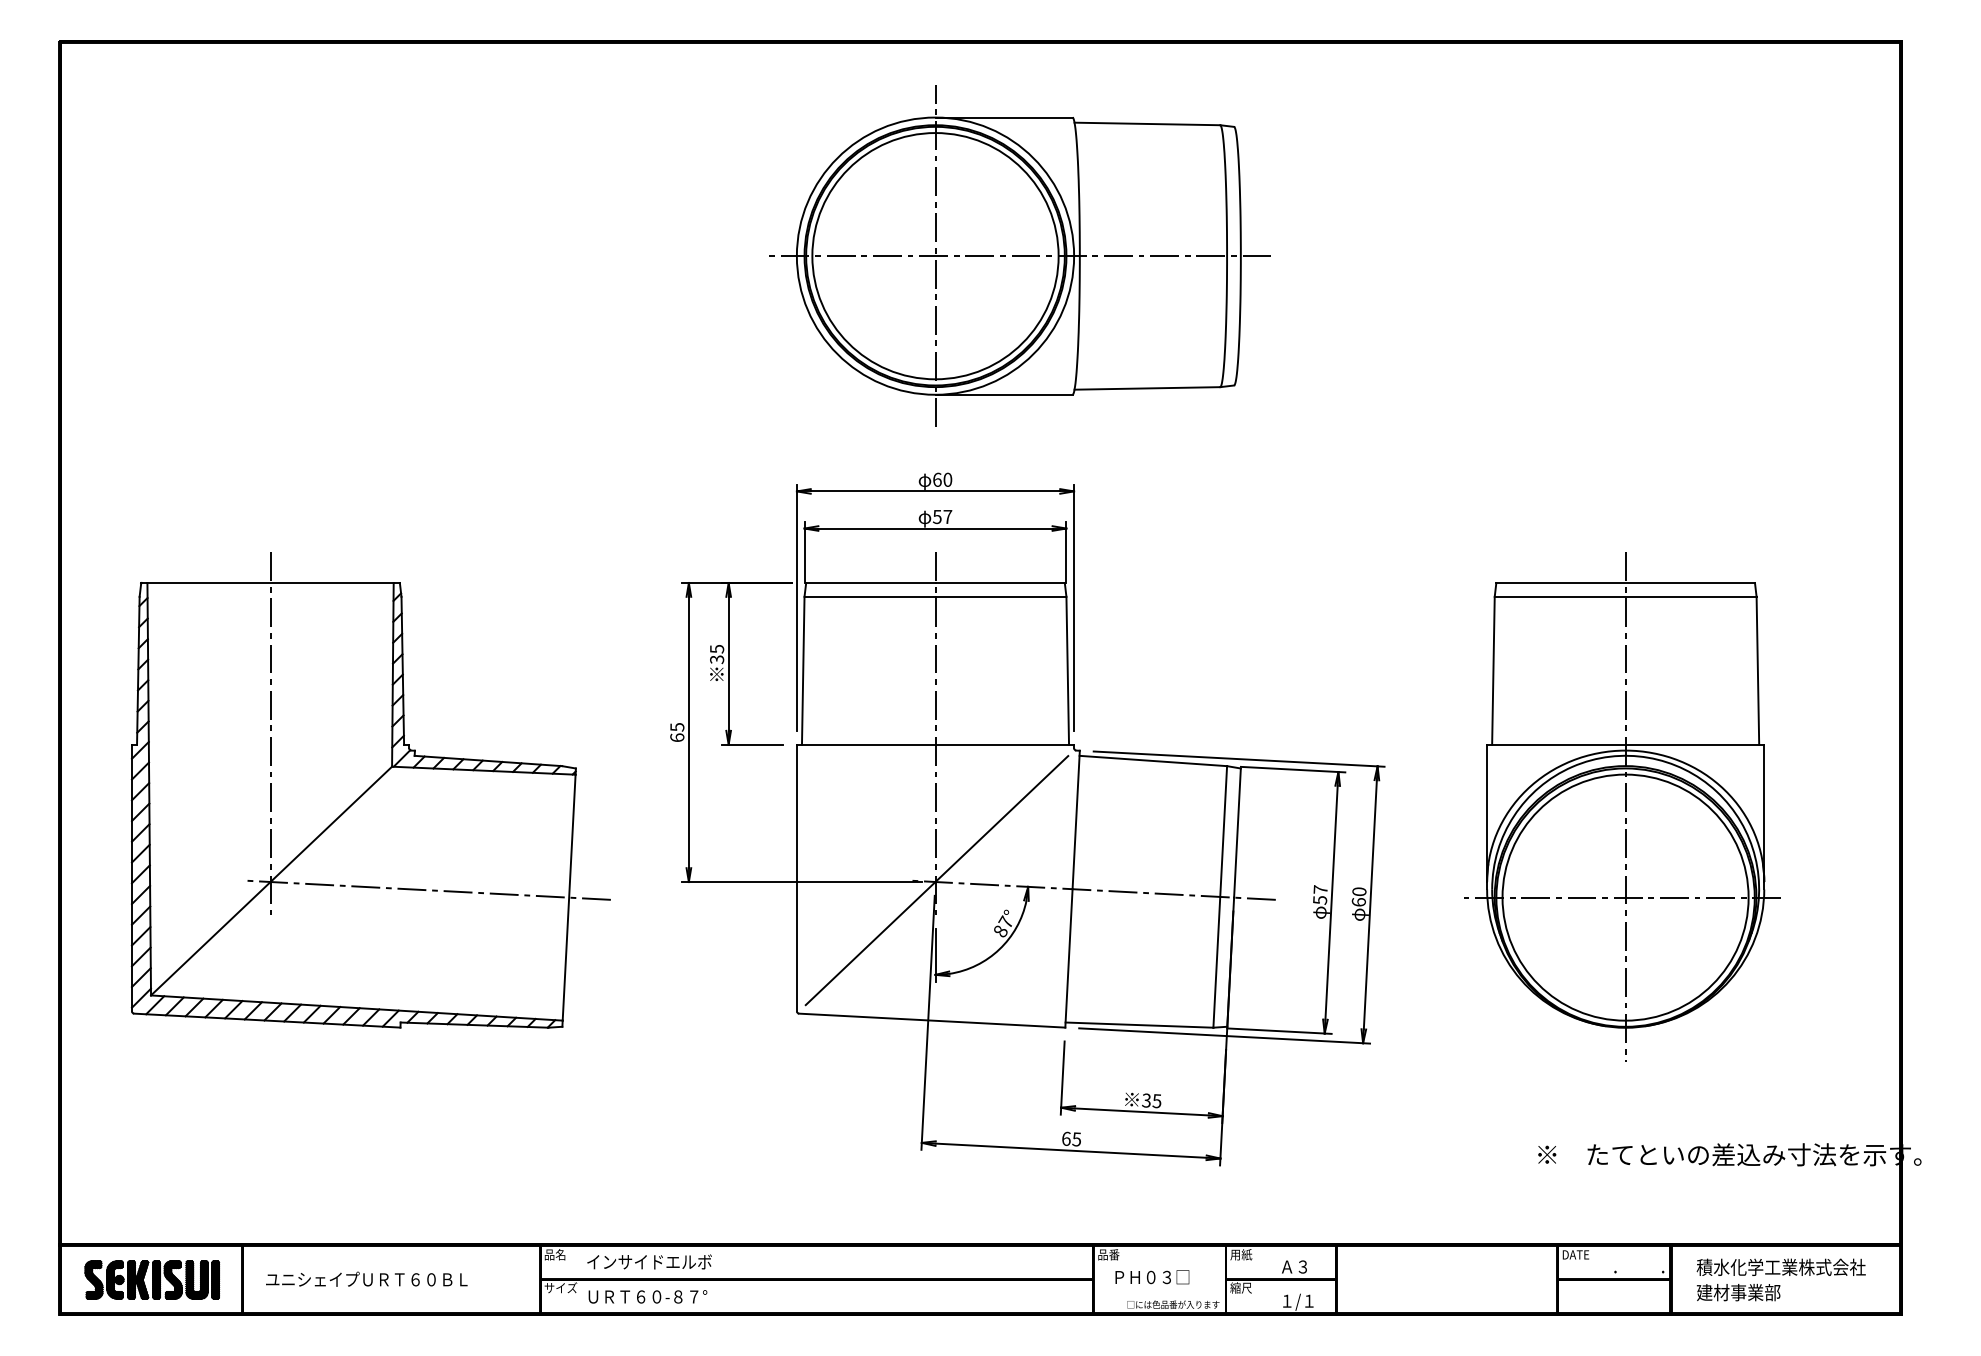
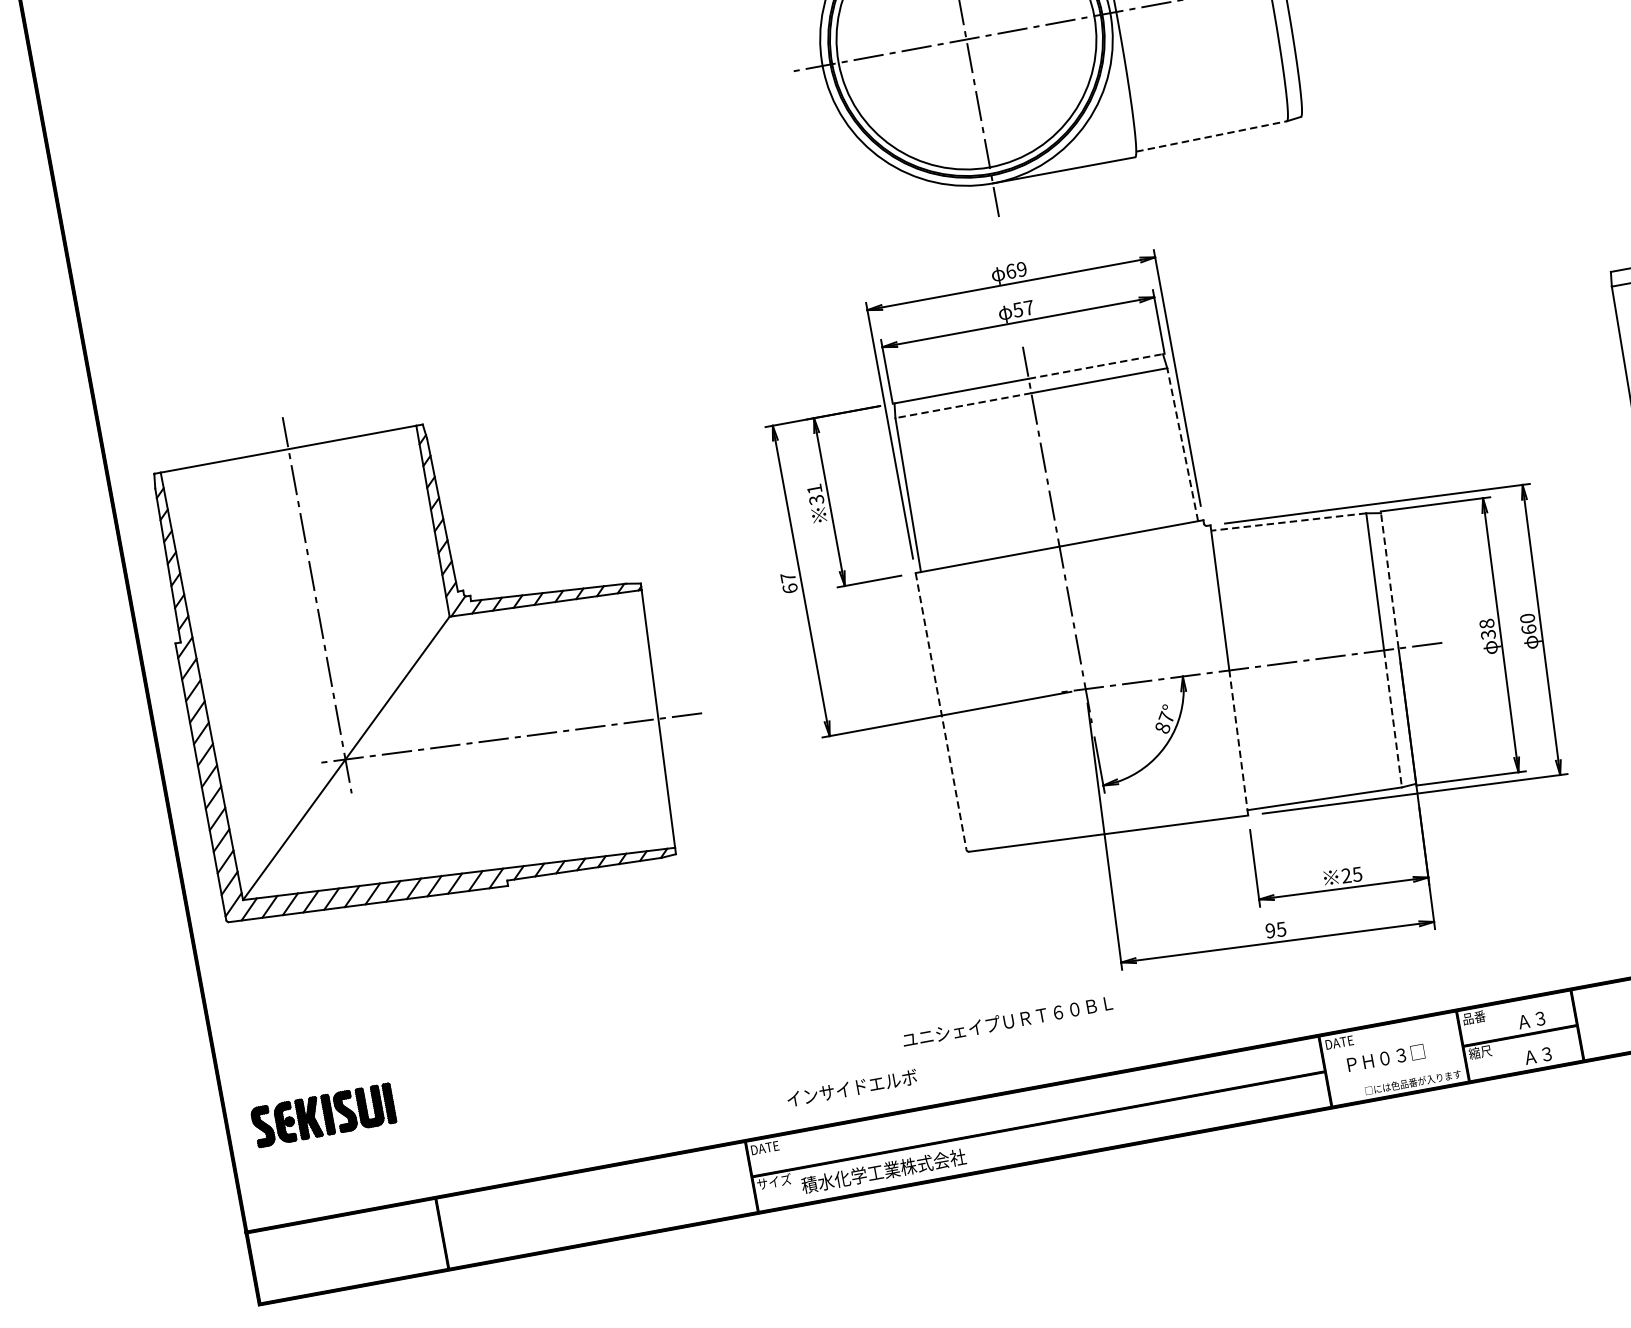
line: (1147, 388) -> (1211, 136), solid -> dashed
text: (947, 479) -> (1021, 269), 60 -> 69
line: (1000, 583) -> (1096, 366), solid -> dashed
line: (869, 596) -> (962, 405), solid -> dashed
text: (717, 649) -> (815, 489), 35 -> 31
line: (1067, 670) -> (1182, 444), solid -> dashed
text: (677, 727) -> (788, 577), 65 -> 67
line: (1153, 761) -> (1289, 522), solid -> dashed
part: (370, 790) -> (431, 645), moved
line: (1237, 833) -> (1389, 581), solid -> dashed
line: (796, 878) -> (940, 711), solid -> dashed
line: (936, 880) -> (1086, 687), removed
text: (1320, 894) -> (1487, 628), 57 -> 38
line: (1068, 957) -> (1238, 742), solid -> dashed
line: (1216, 962) -> (1392, 719), solid -> dashed
text: (1146, 1100) -> (1346, 875), 35 -> 25
text: (1066, 1138) -> (1270, 930), 65 -> 95
text: (557, 1254) -> (764, 1147), 品名 -> DATE
text: (1111, 1254) -> (1339, 1042), 品番 -> DATE
text: (1241, 1254) -> (1474, 1017), 用紙 -> 品番
text: (649, 1261) -> (851, 1087), moved
text: (366, 1278) -> (1007, 1020), moved
part: (152, 1279) -> (323, 1114), moved
text: (664, 1296) -> (883, 1170), ＵＲＴ６０-８７° -> 積水化学工業株式会社
text: (1297, 1301) -> (1541, 1055), １/１ -> Ａ３

